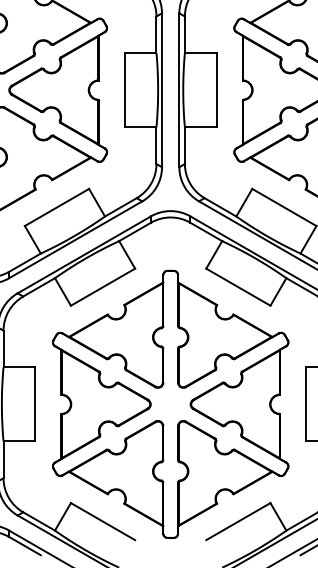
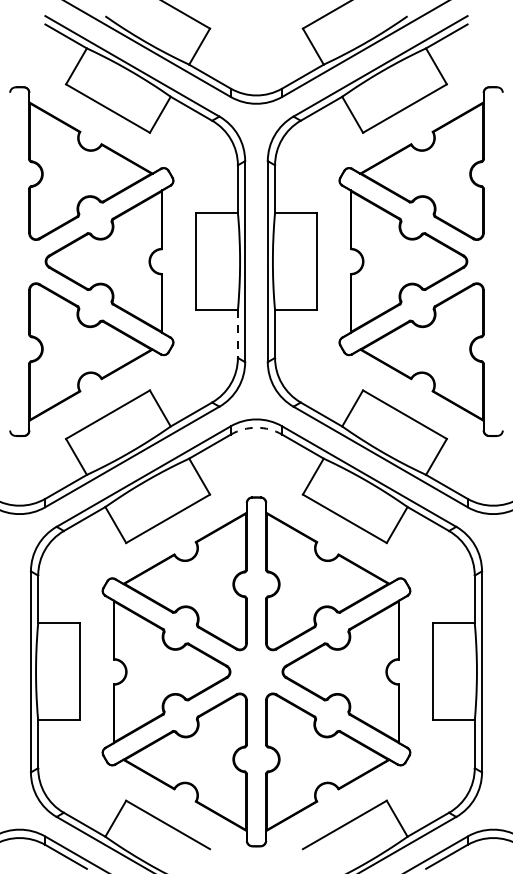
line: (156, 145) -> (237, 333), solid -> dashed
arc: (170, 217) -> (256, 427), solid -> dashed

